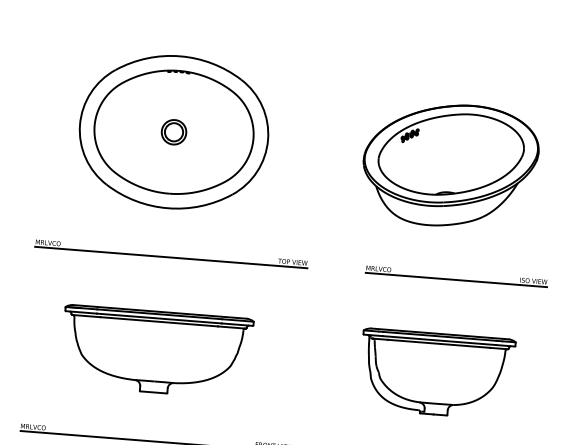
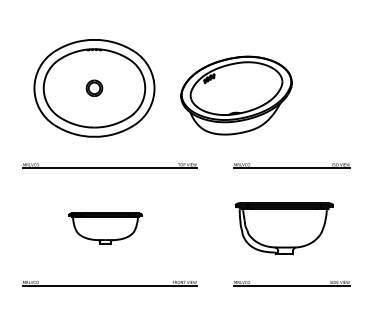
part: (174, 132) -> (94, 88), moved
part: (450, 165) -> (236, 95), moved
part: (156, 351) -> (105, 228), size x0.6

